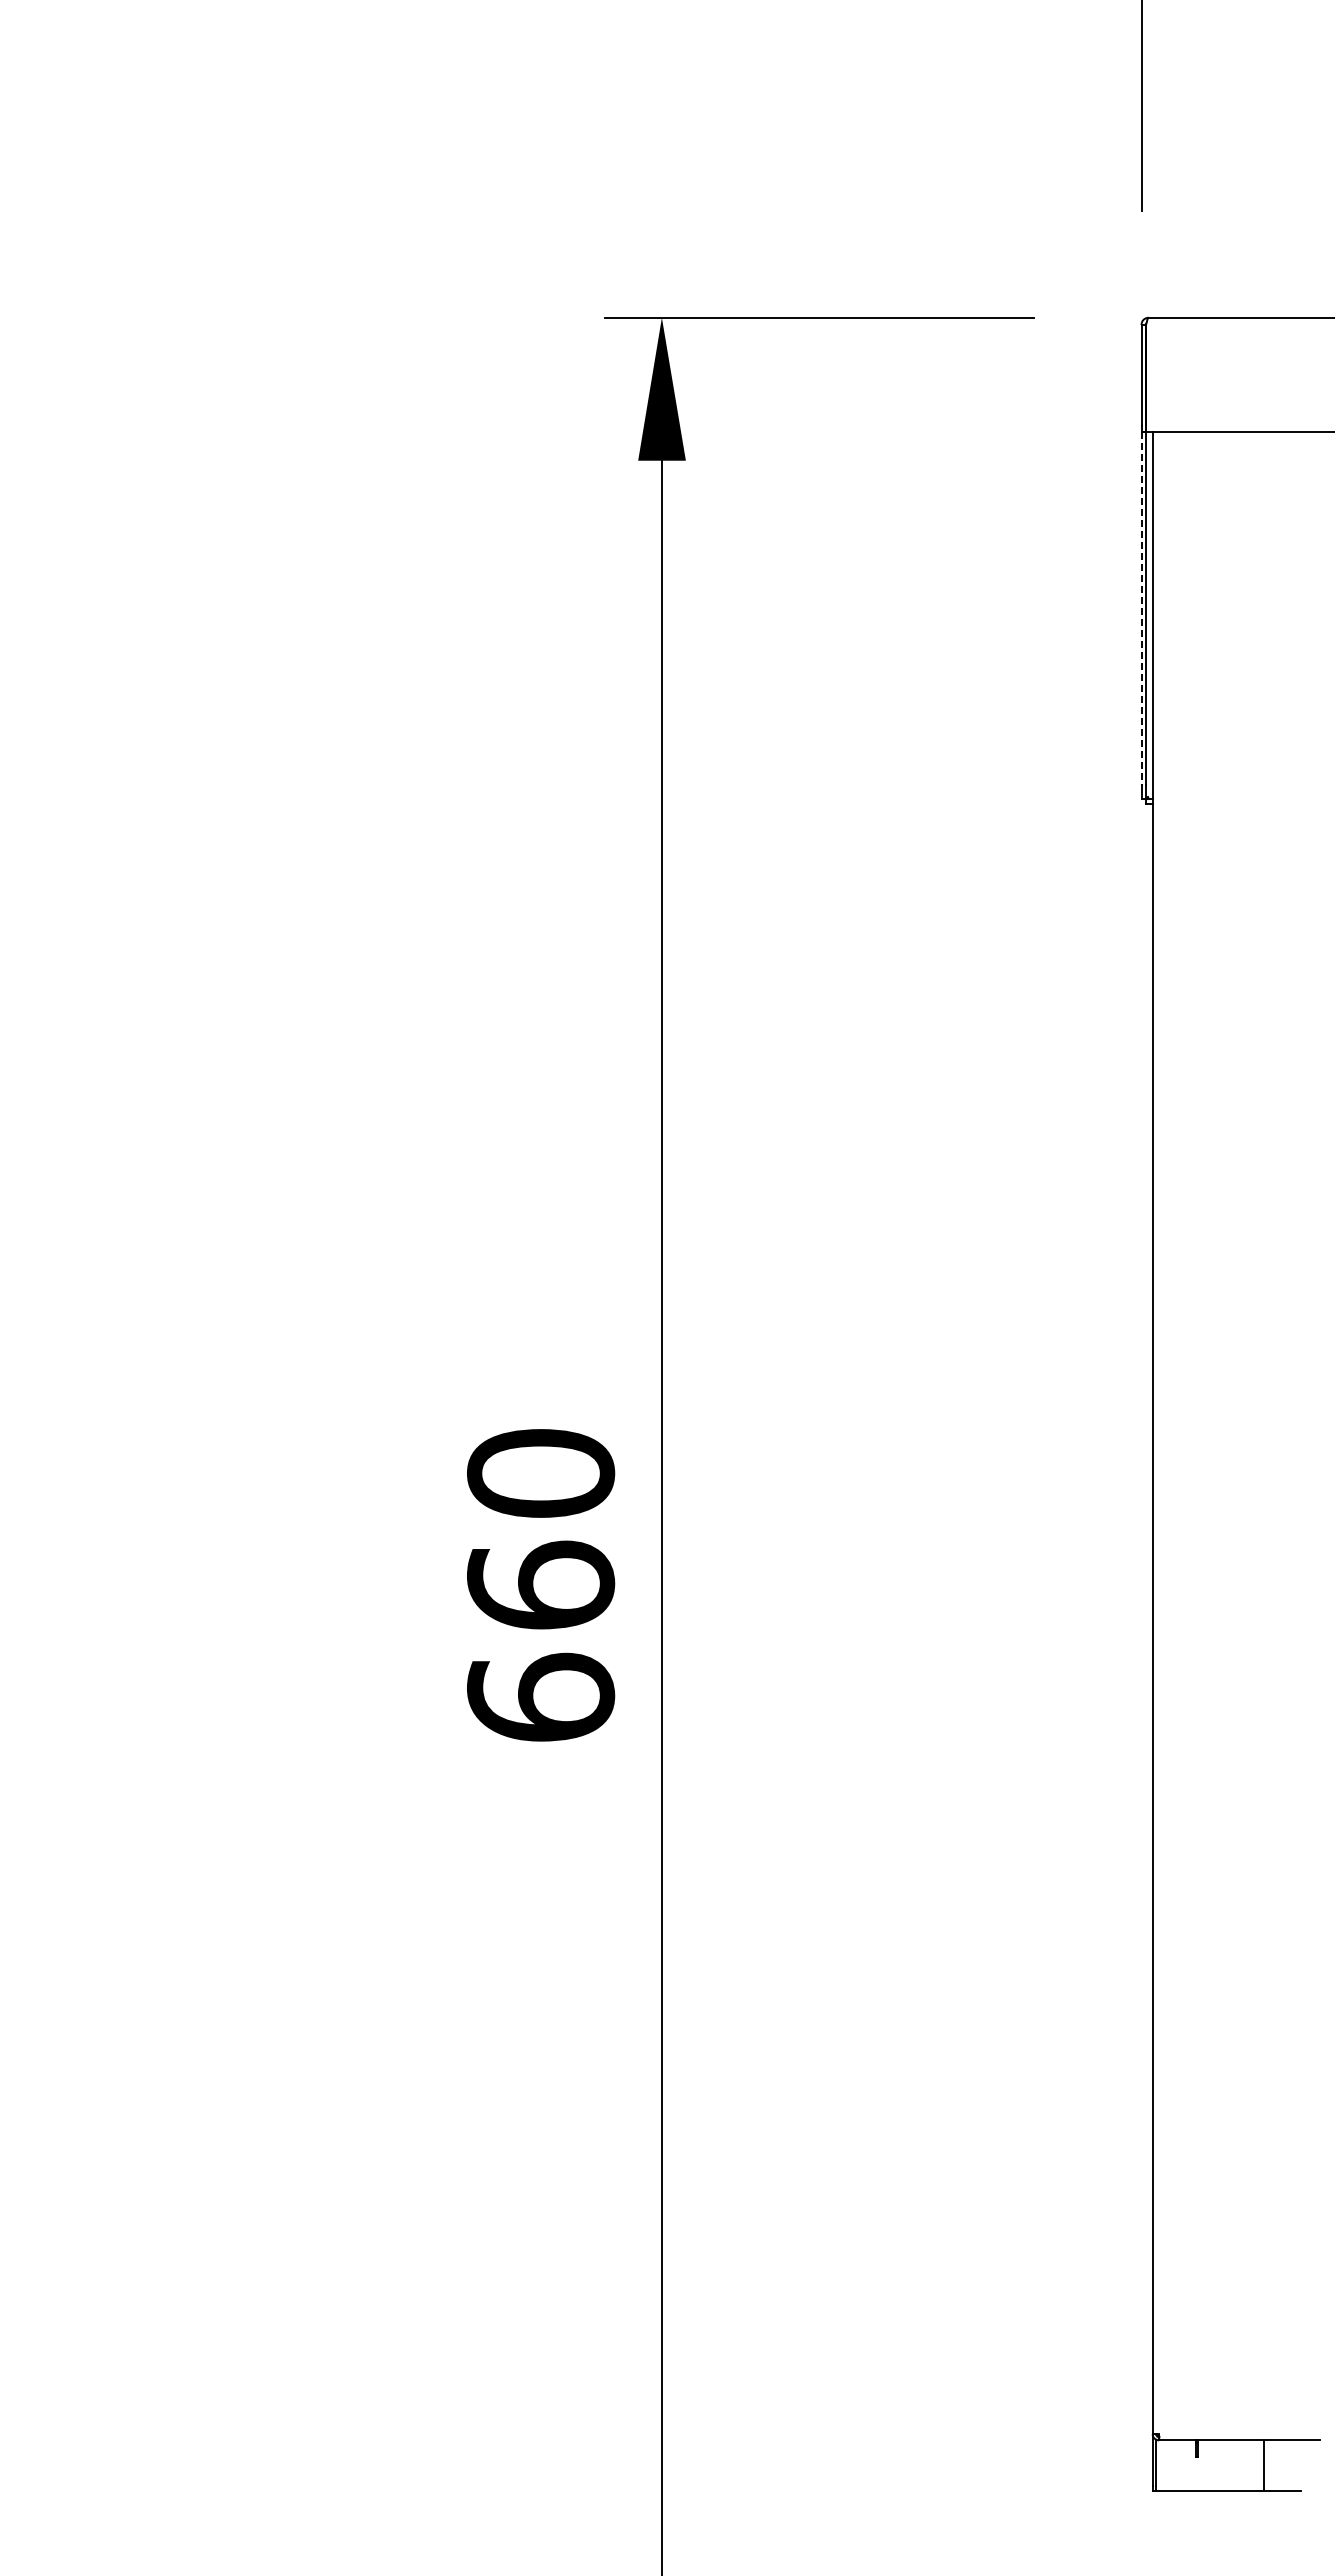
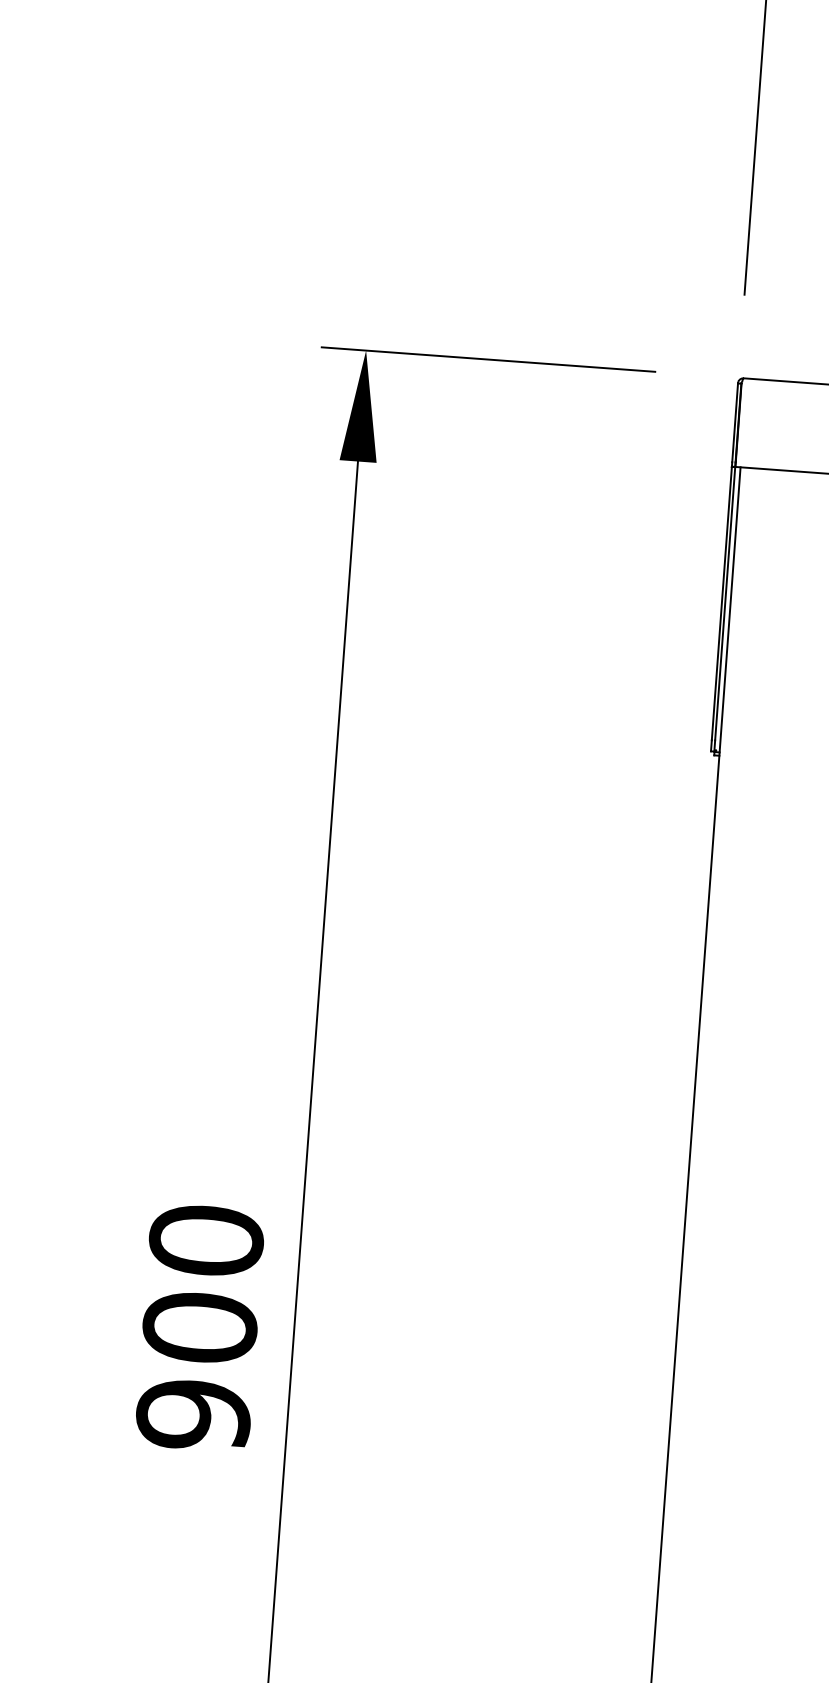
line: (1141, 609) -> (721, 604), dashed -> solid
text: (541, 1641) -> (197, 1371), 660 -> 900

